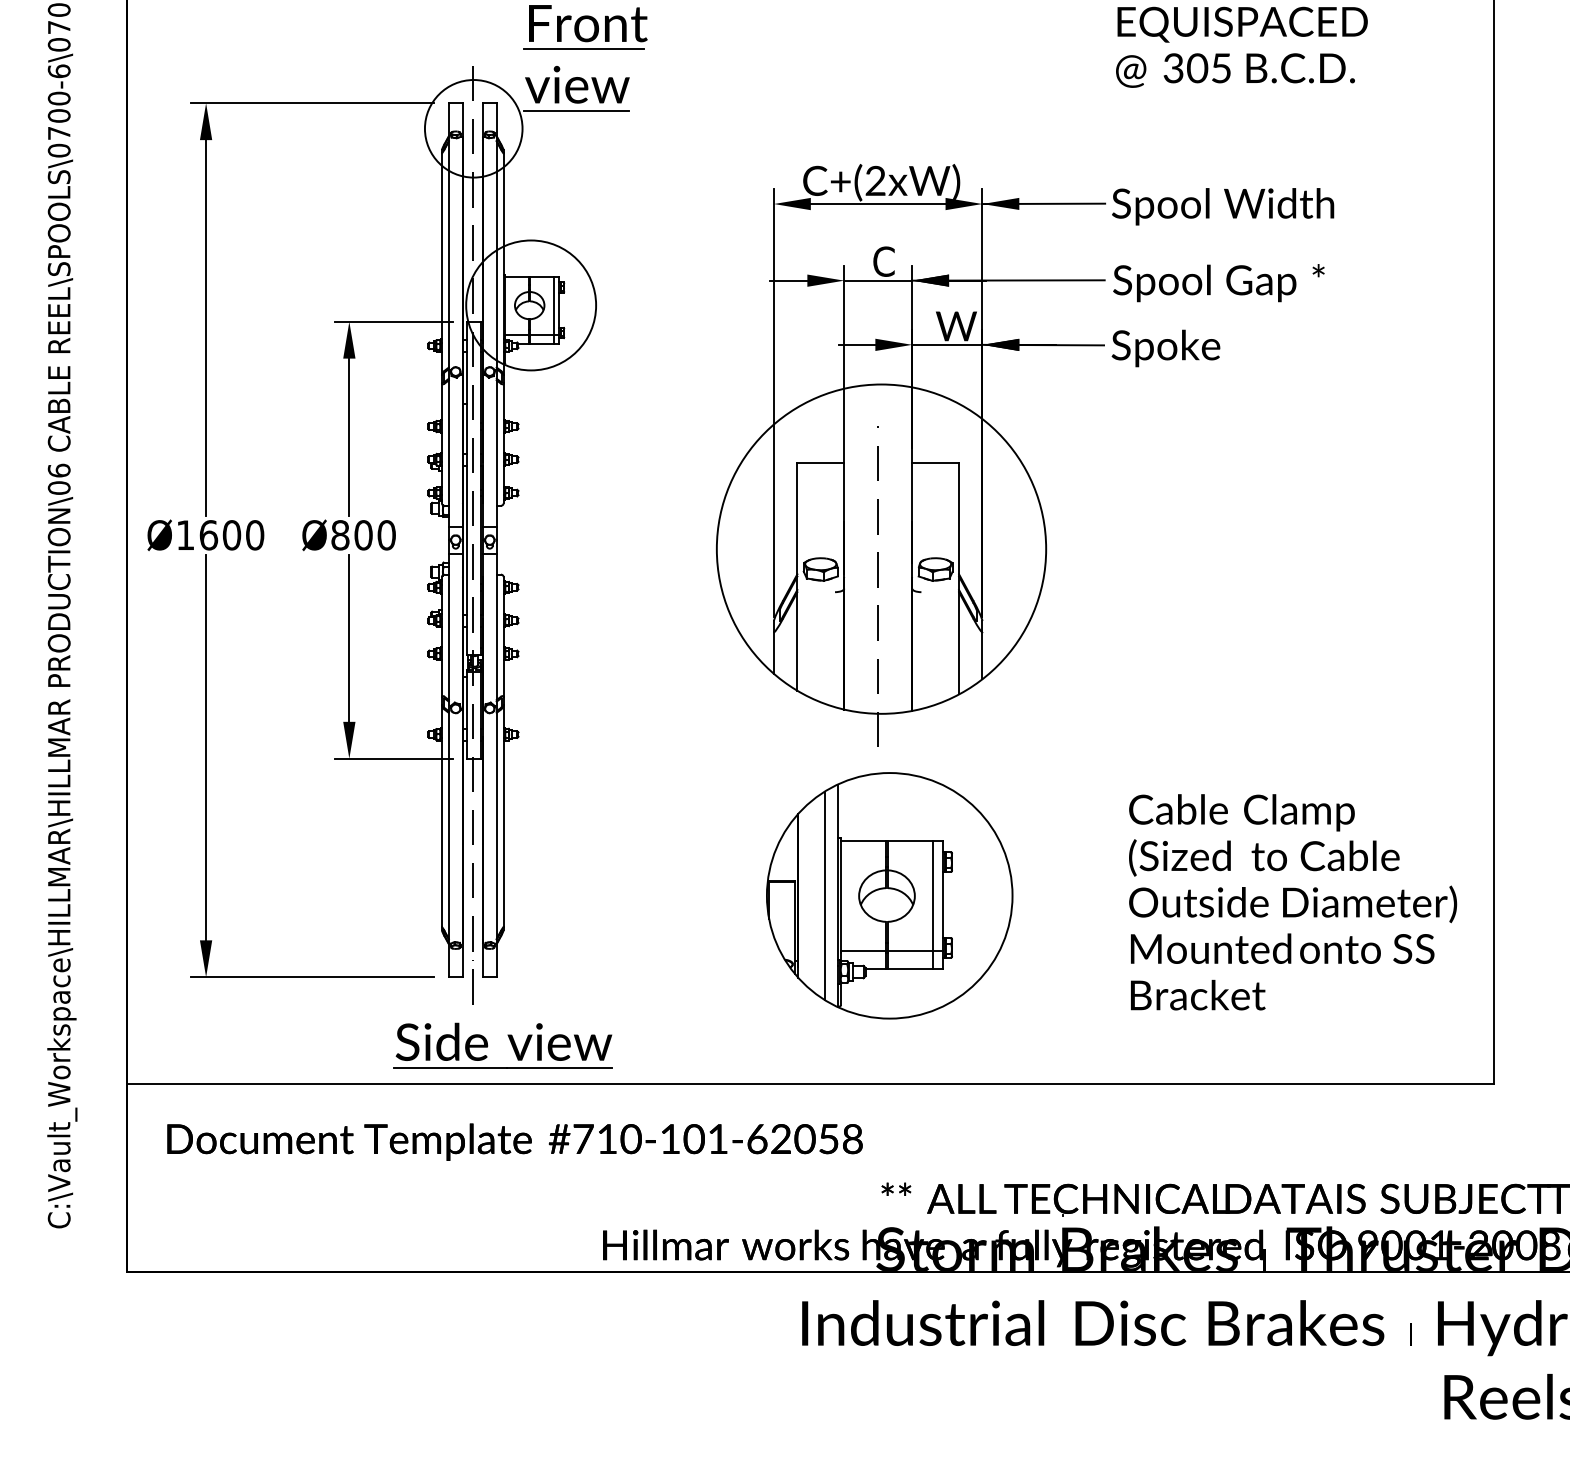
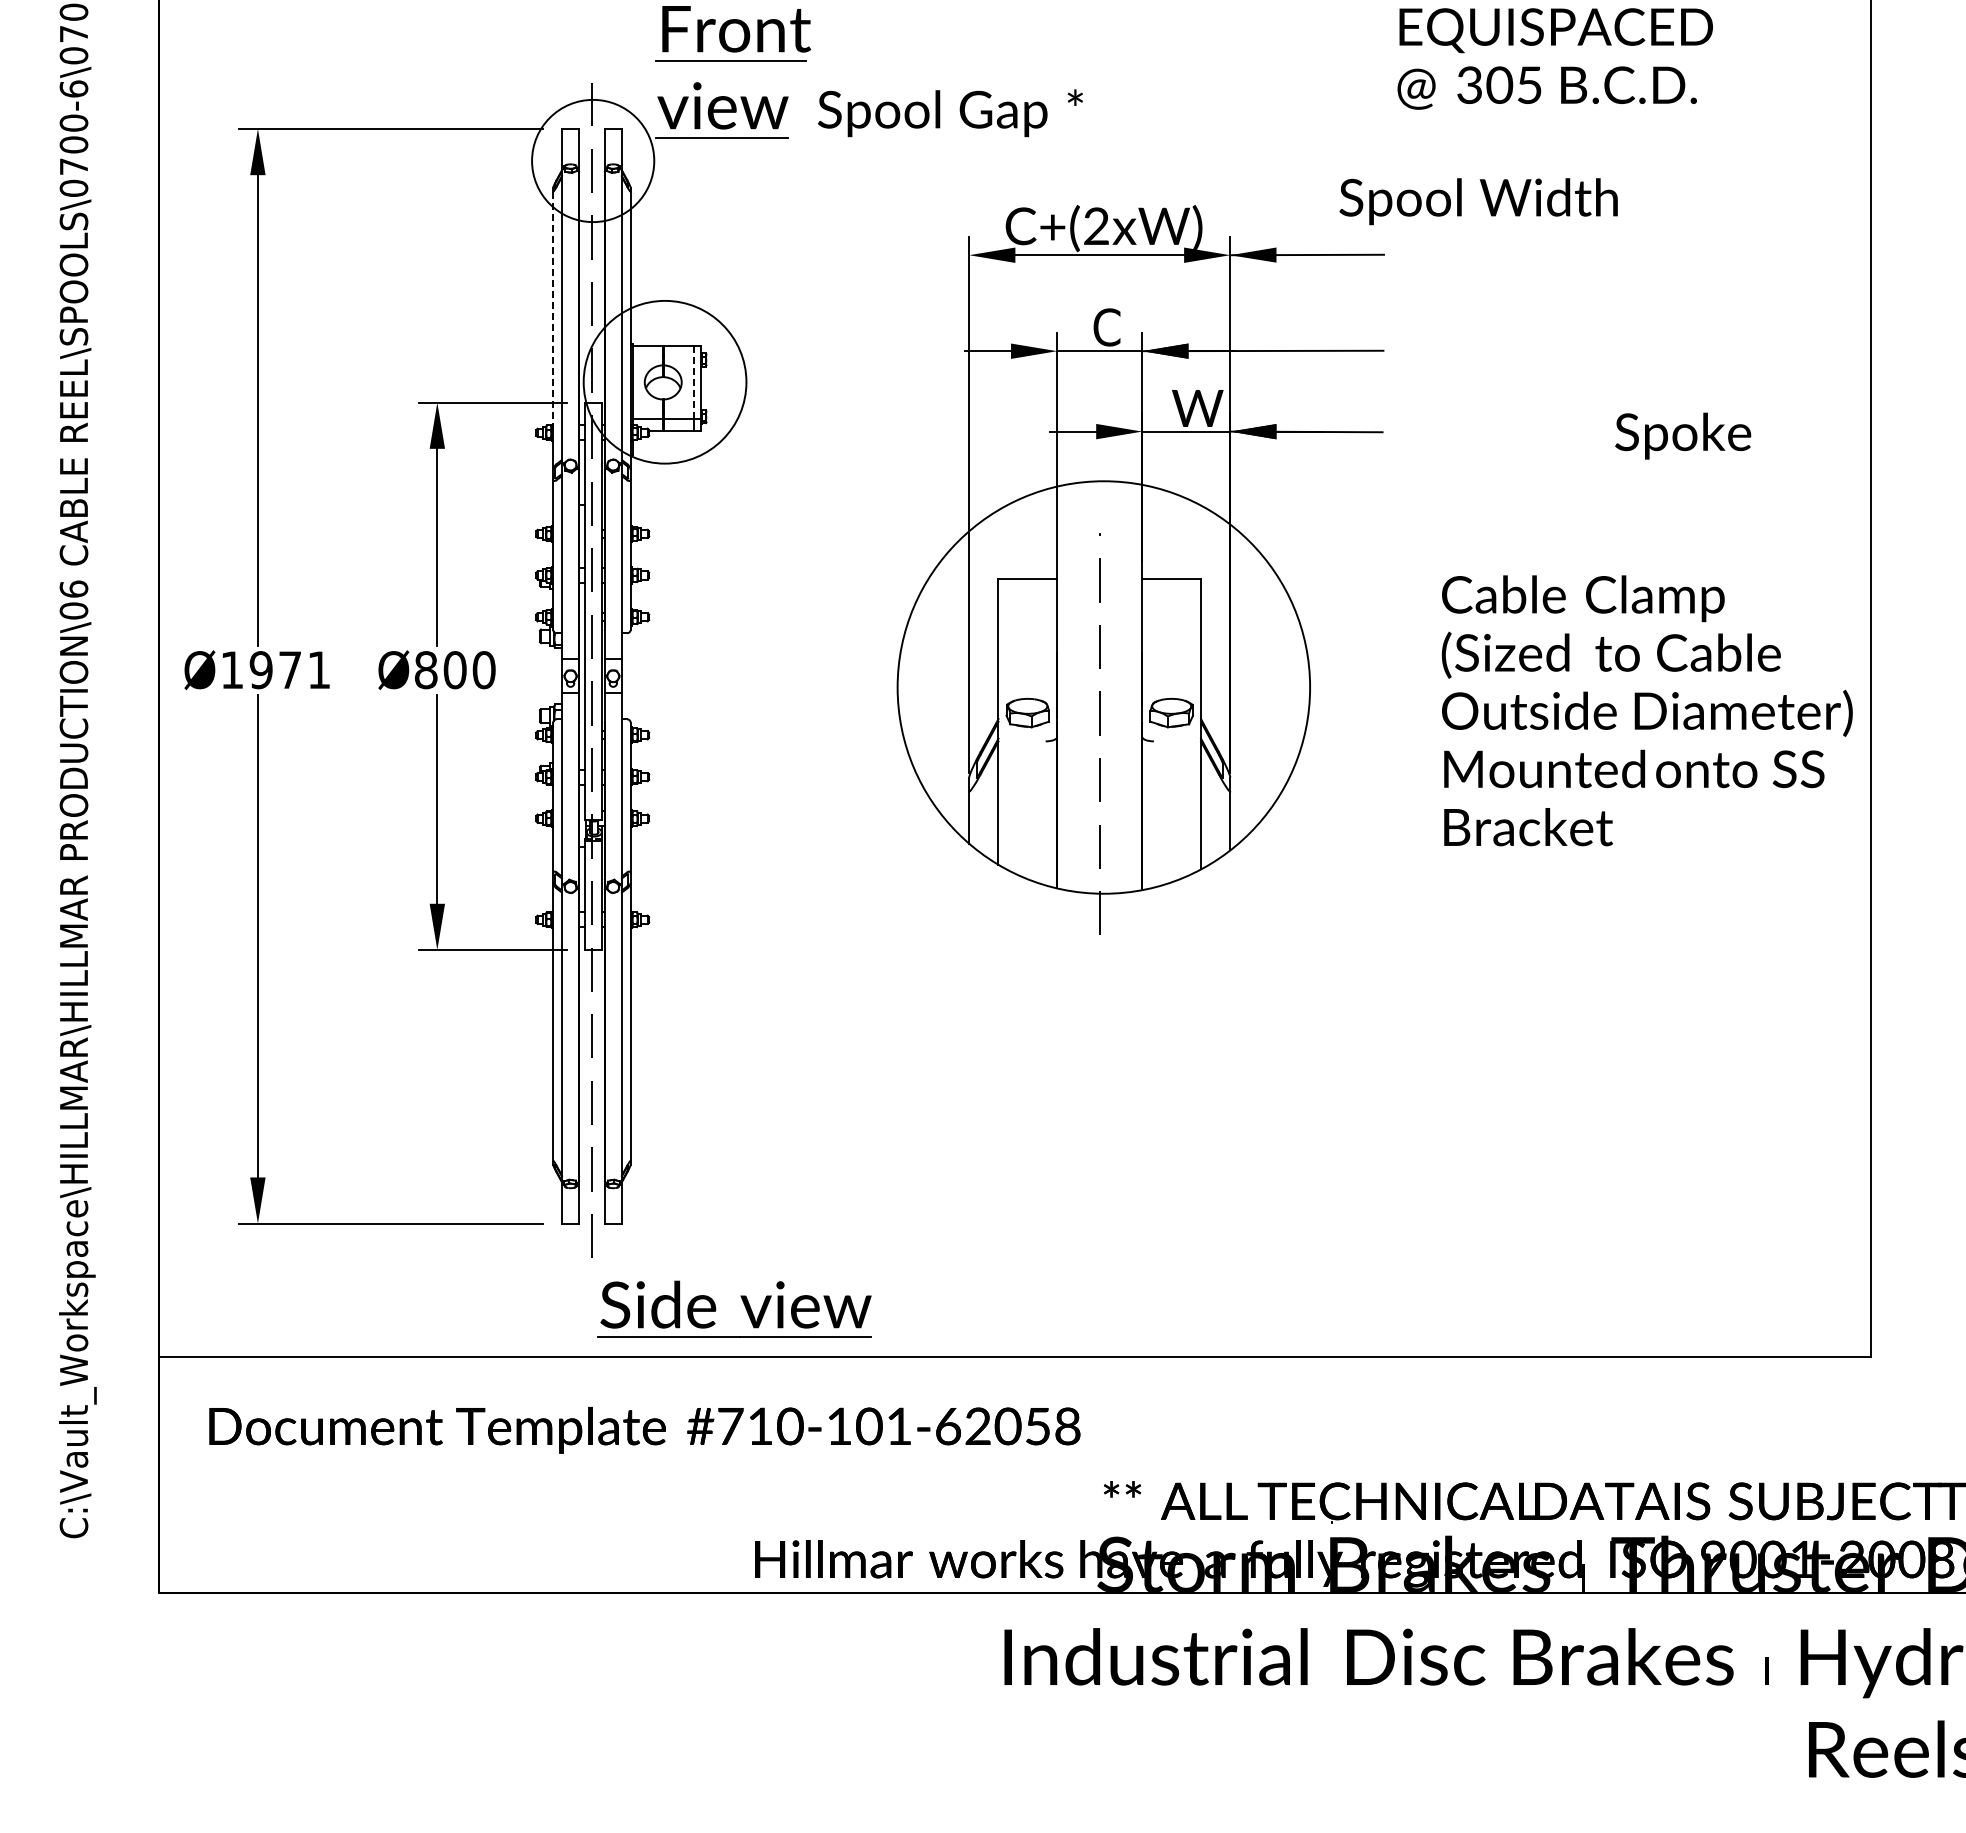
text: (1222, 206) -> (1478, 201), moved
line: (442, 248) -> (553, 310), solid -> dashed
text: (1218, 283) -> (950, 113), moved
line: (553, 305) -> (693, 382), solid -> dashed
text: (1166, 347) -> (1683, 435), moved
text: (231, 535) -> (289, 670), Ø1600 -> Ø1971
part: (889, 895) -> (1113, 1121), removed
text: (1292, 902) -> (1646, 710), moved
part: (510, 1043) -> (744, 1306), moved

